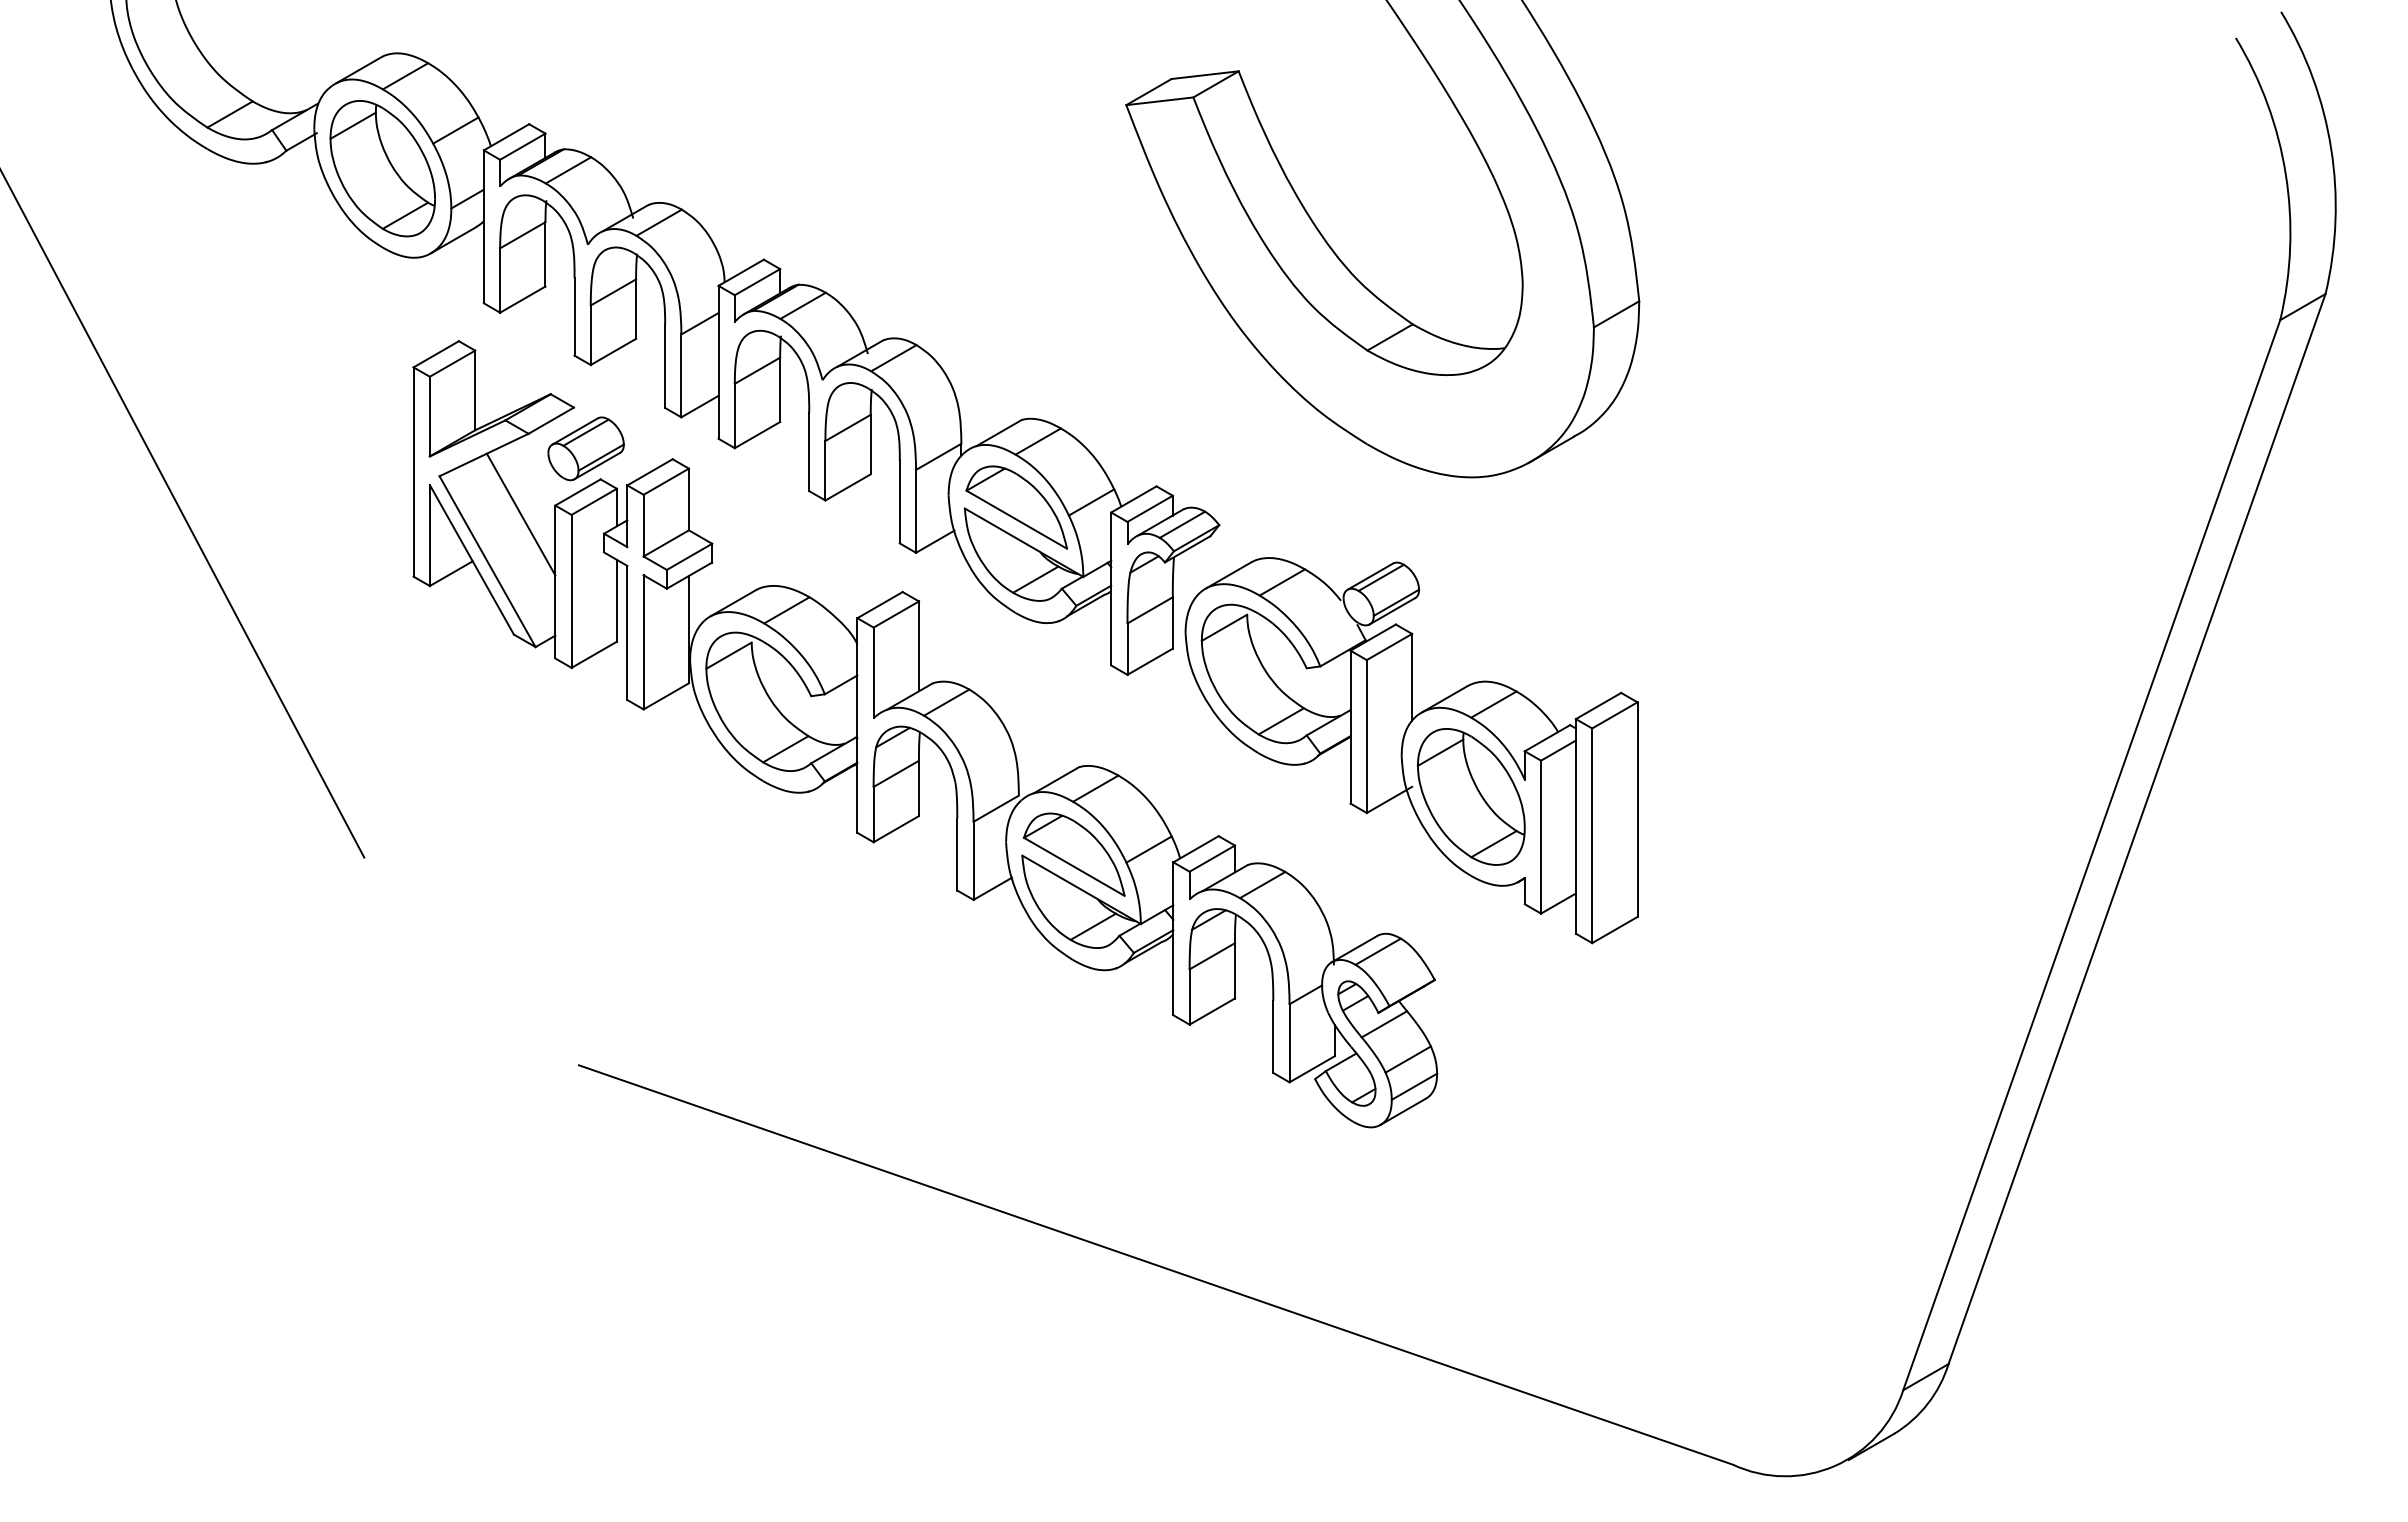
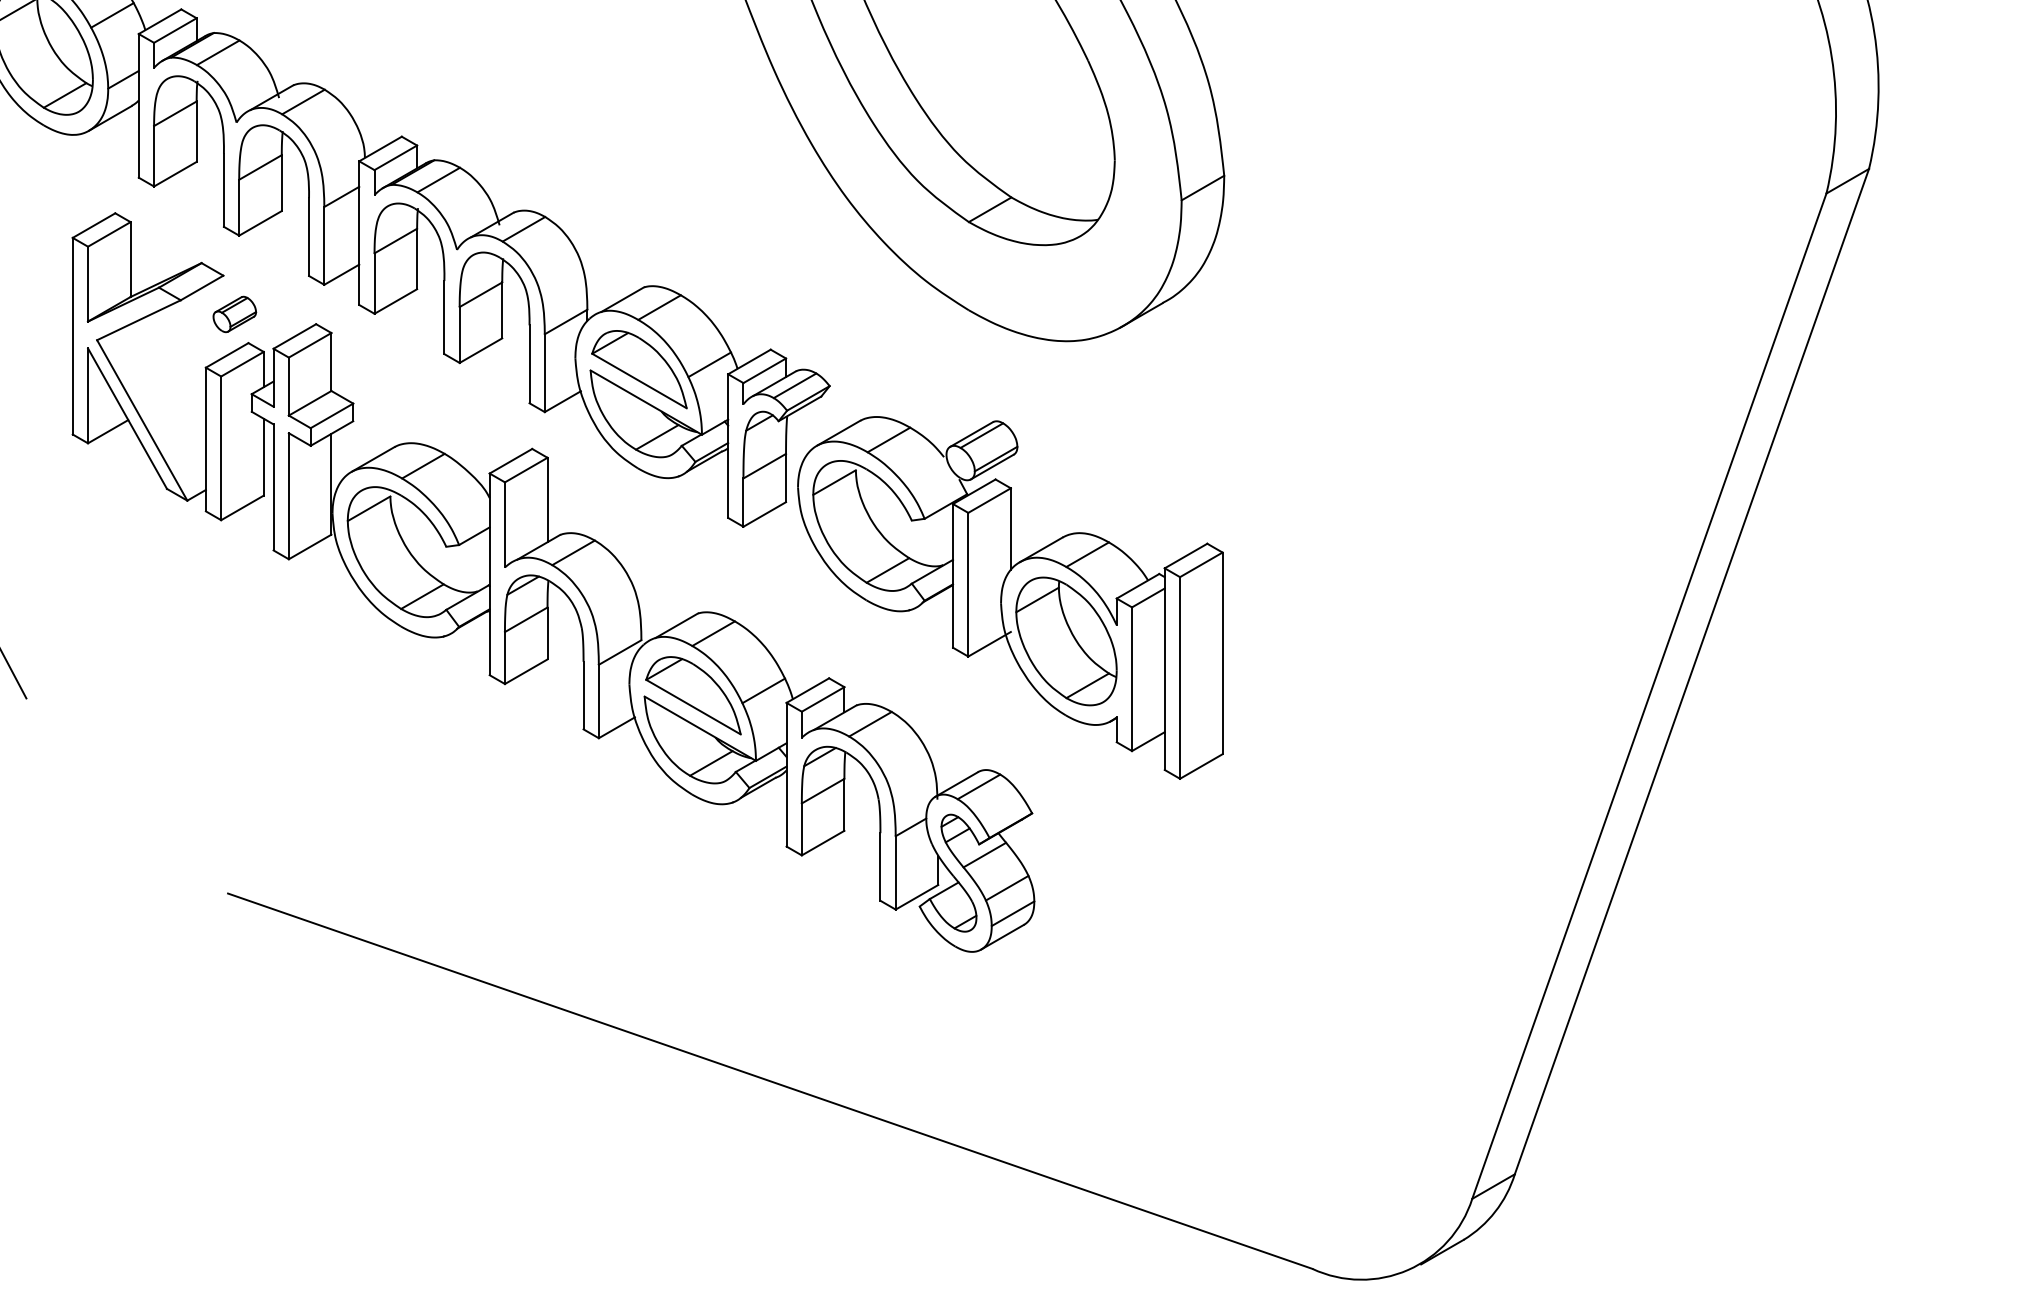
part: (585, 448) -> (234, 314), size x0.6
line: (520, 514) -> (173, 376), removed

